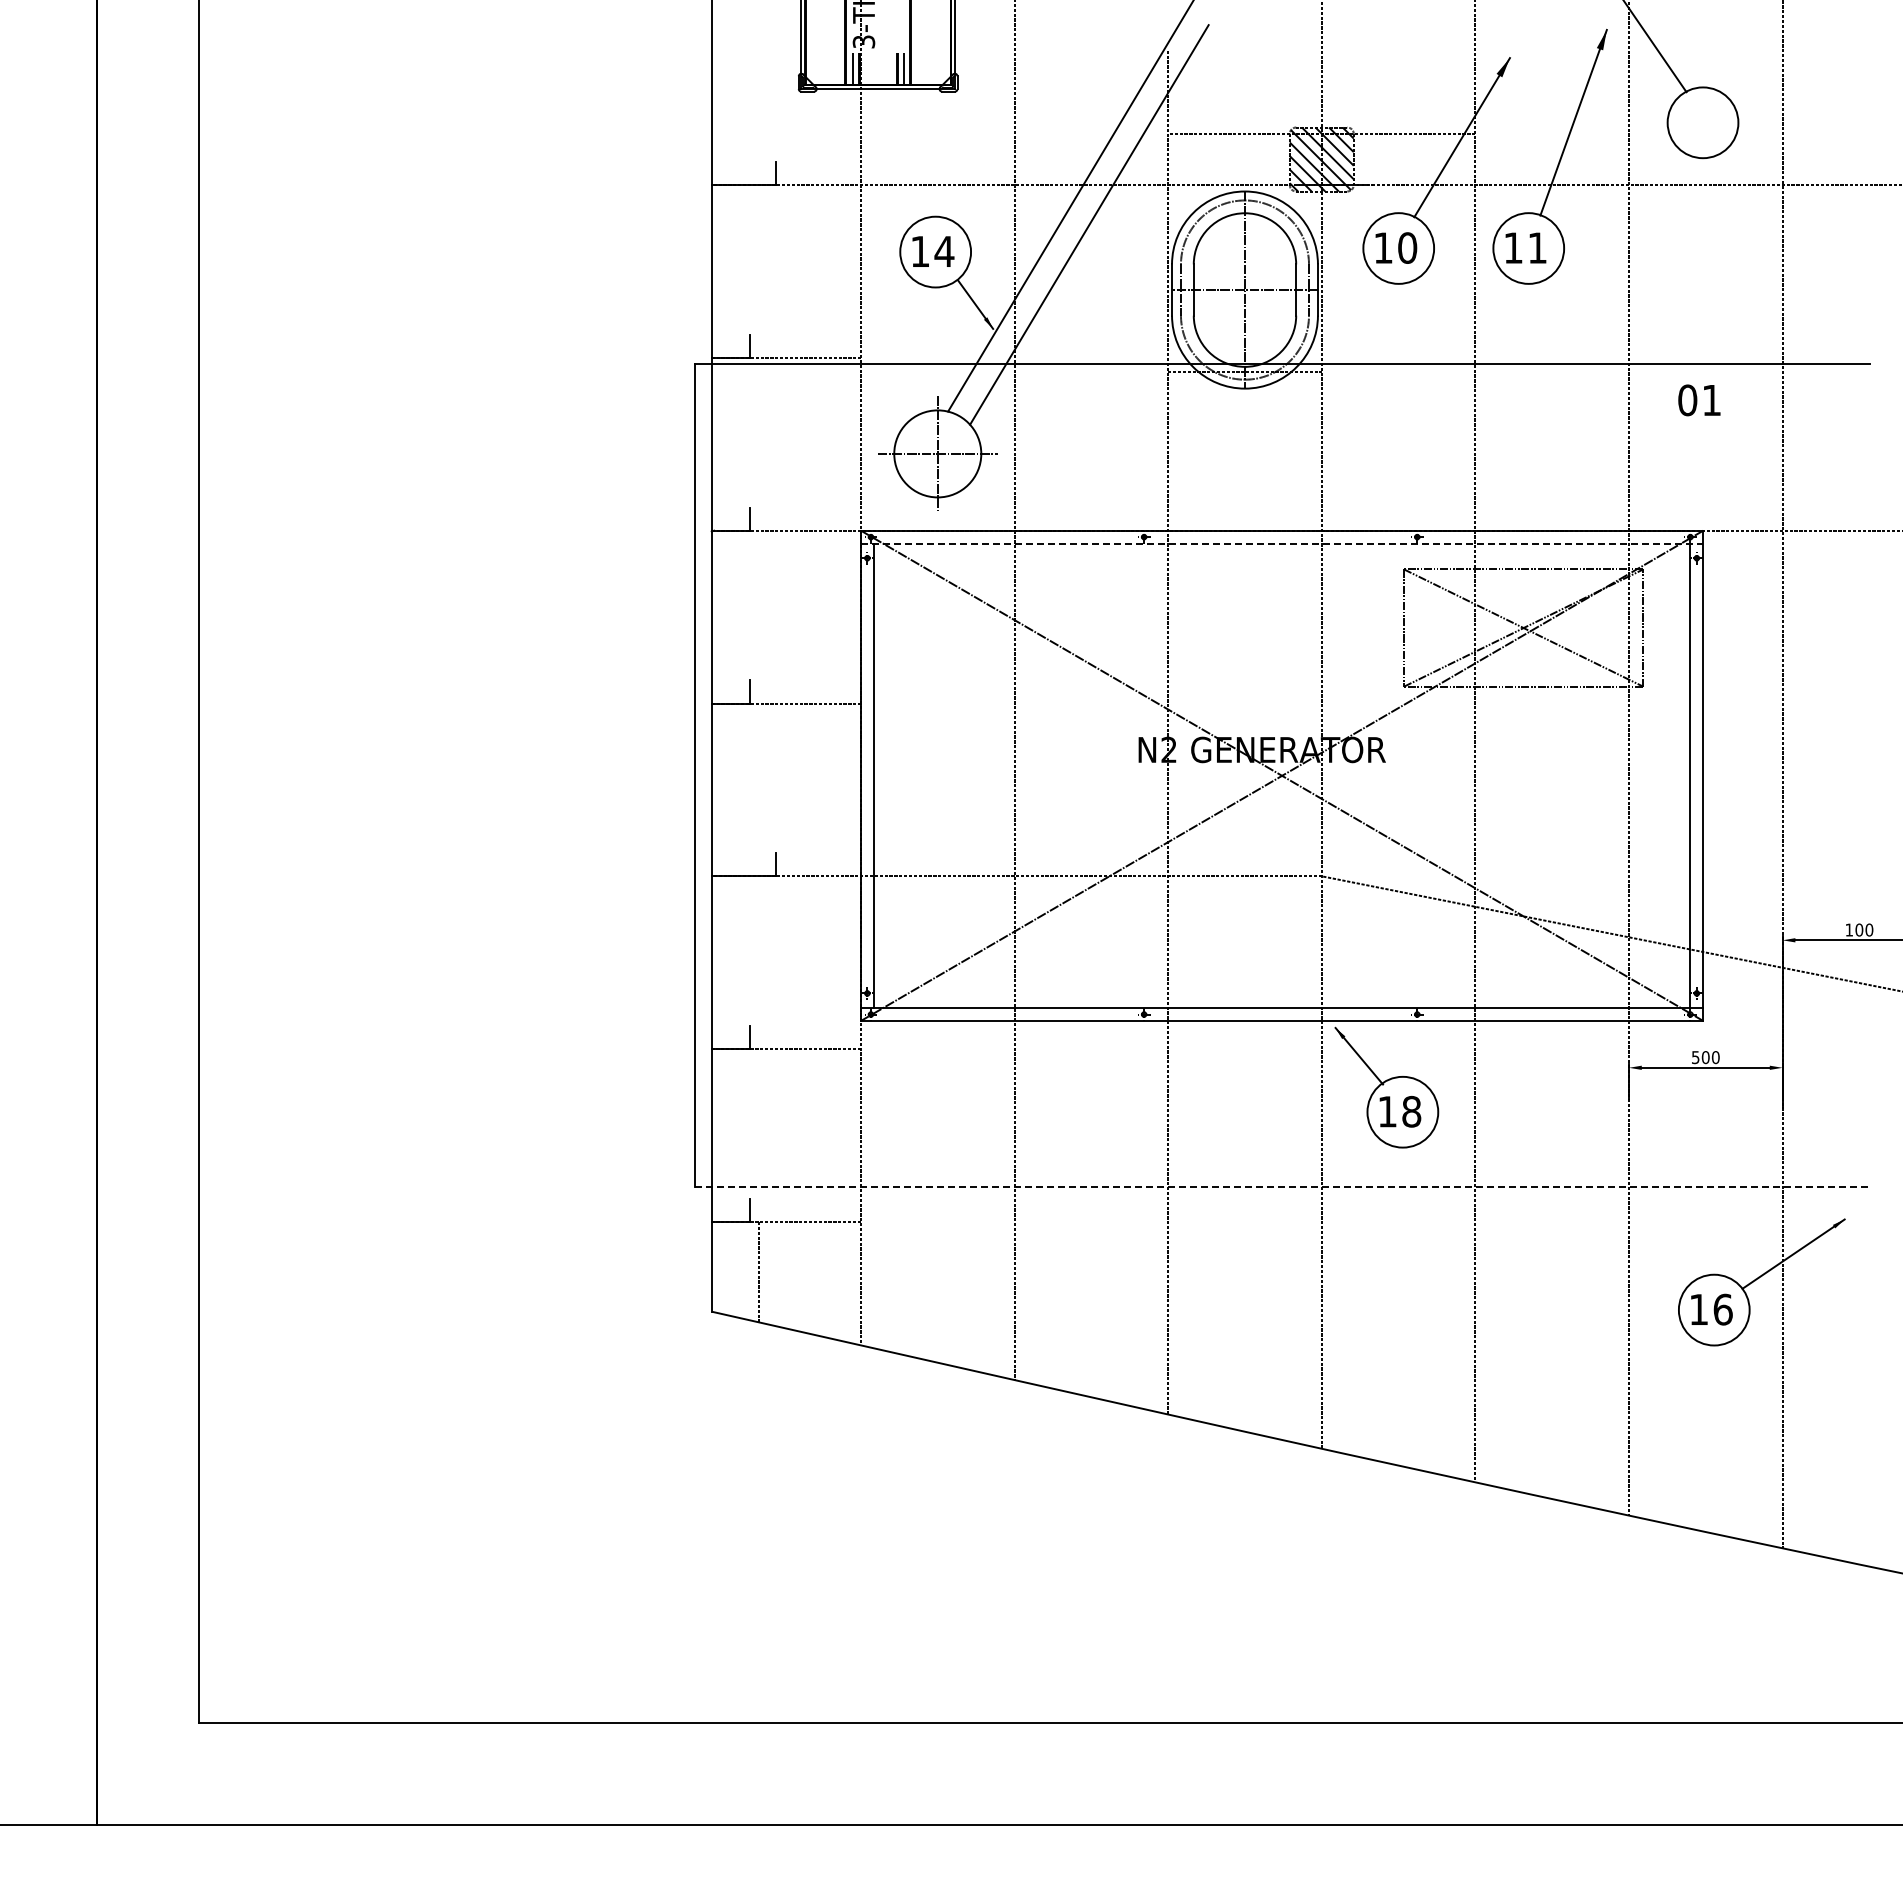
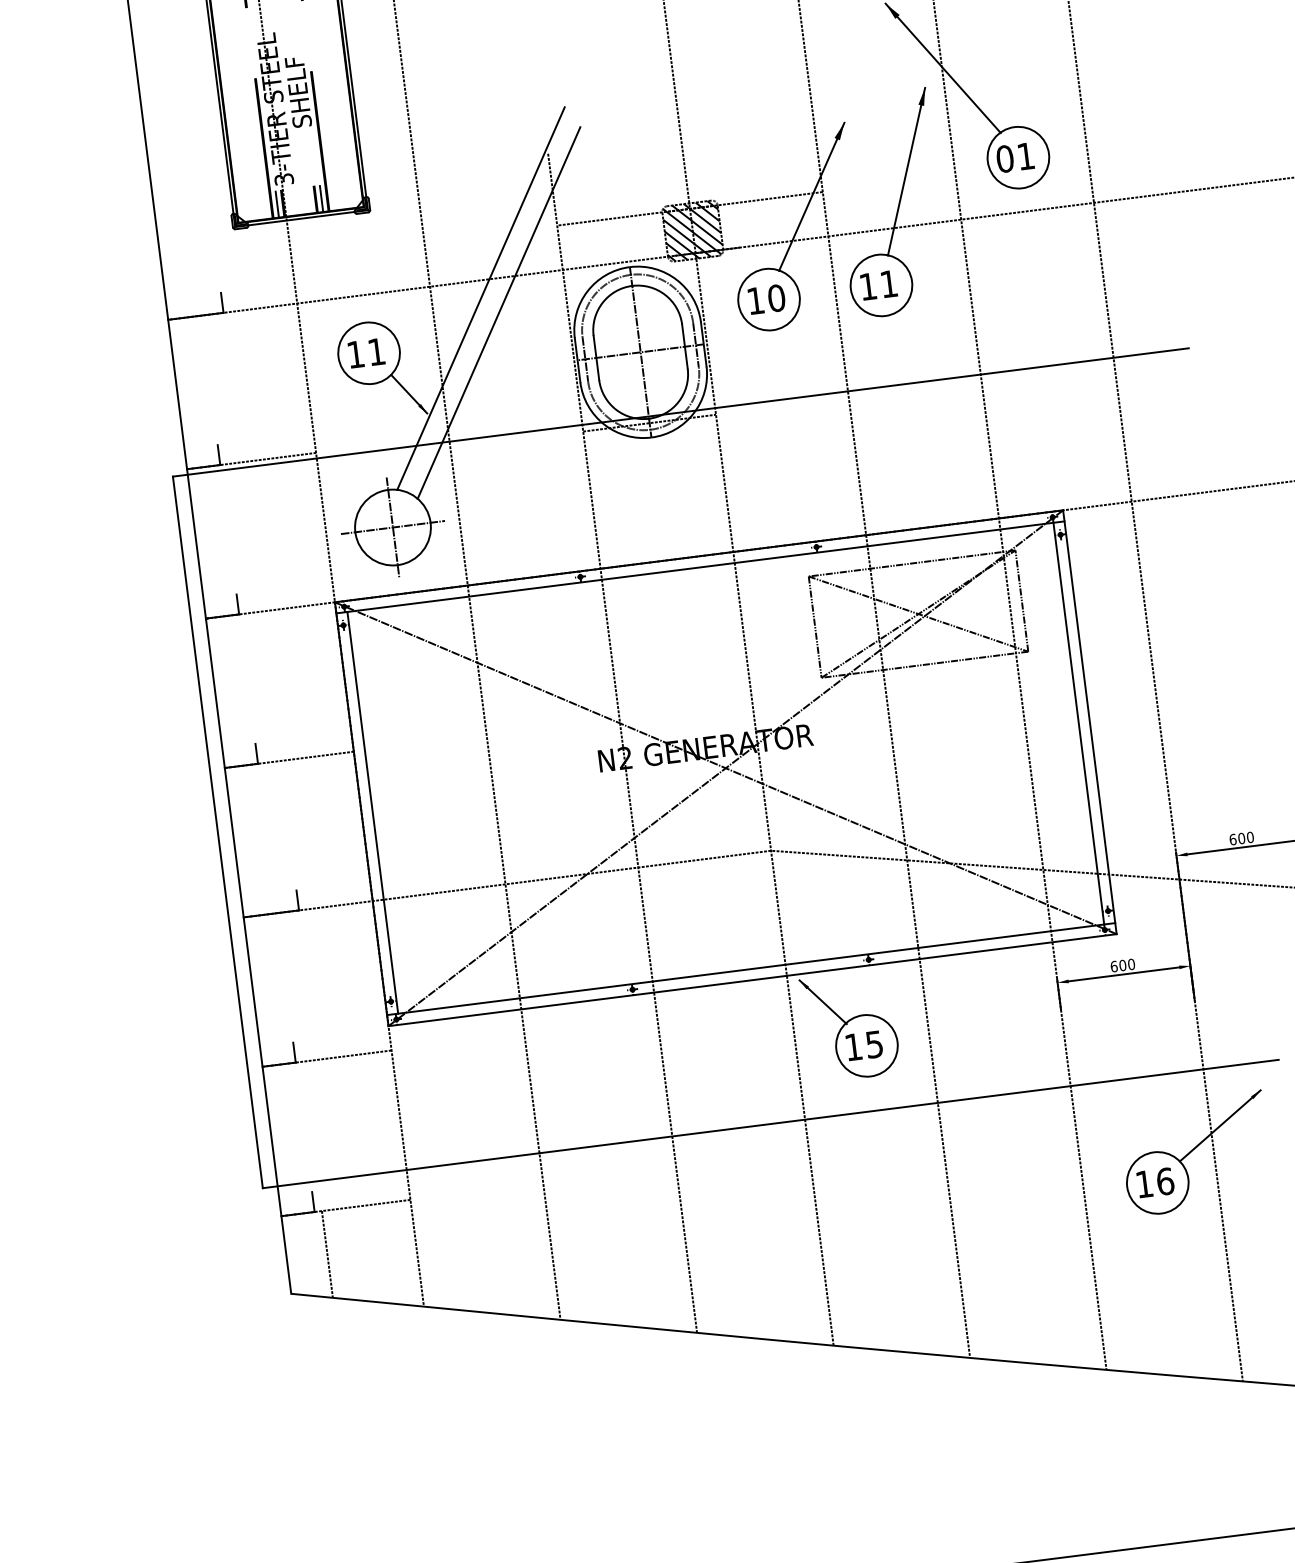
text: (944, 251) -> (376, 351), 14 -> 11
text: (1699, 400) -> (1015, 157), moved
line: (1282, 543) -> (700, 567), dashed -> solid
text: (1849, 929) -> (1233, 839), 100 -> 600
text: (1695, 1057) -> (1113, 966), 500 -> 600
text: (1411, 1111) -> (874, 1044), 18 -> 15
line: (1282, 1187) -> (771, 1124), dashed -> solid

